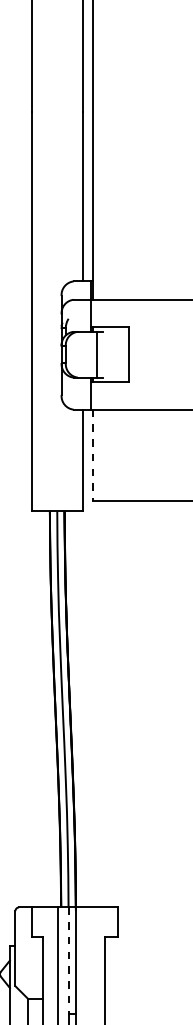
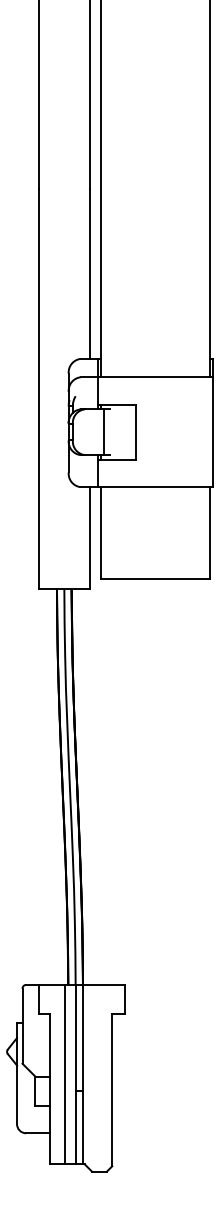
line: (93, 455) -> (100, 532), dashed -> solid
line: (68, 961) -> (75, 1038), dashed -> solid

